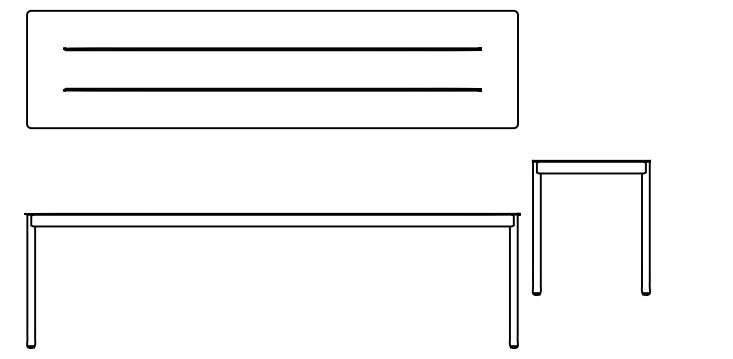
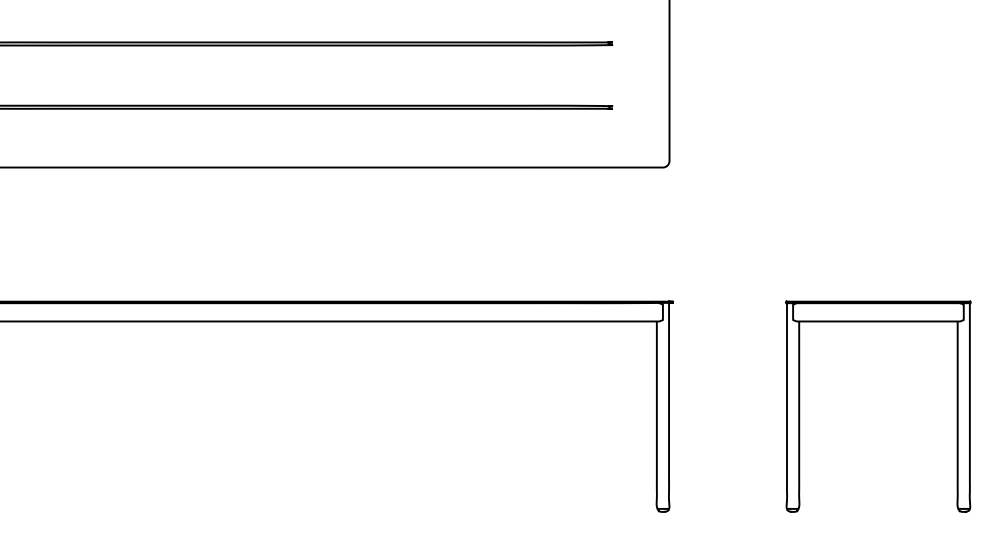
part: (541, 227) -> (800, 406), moved

